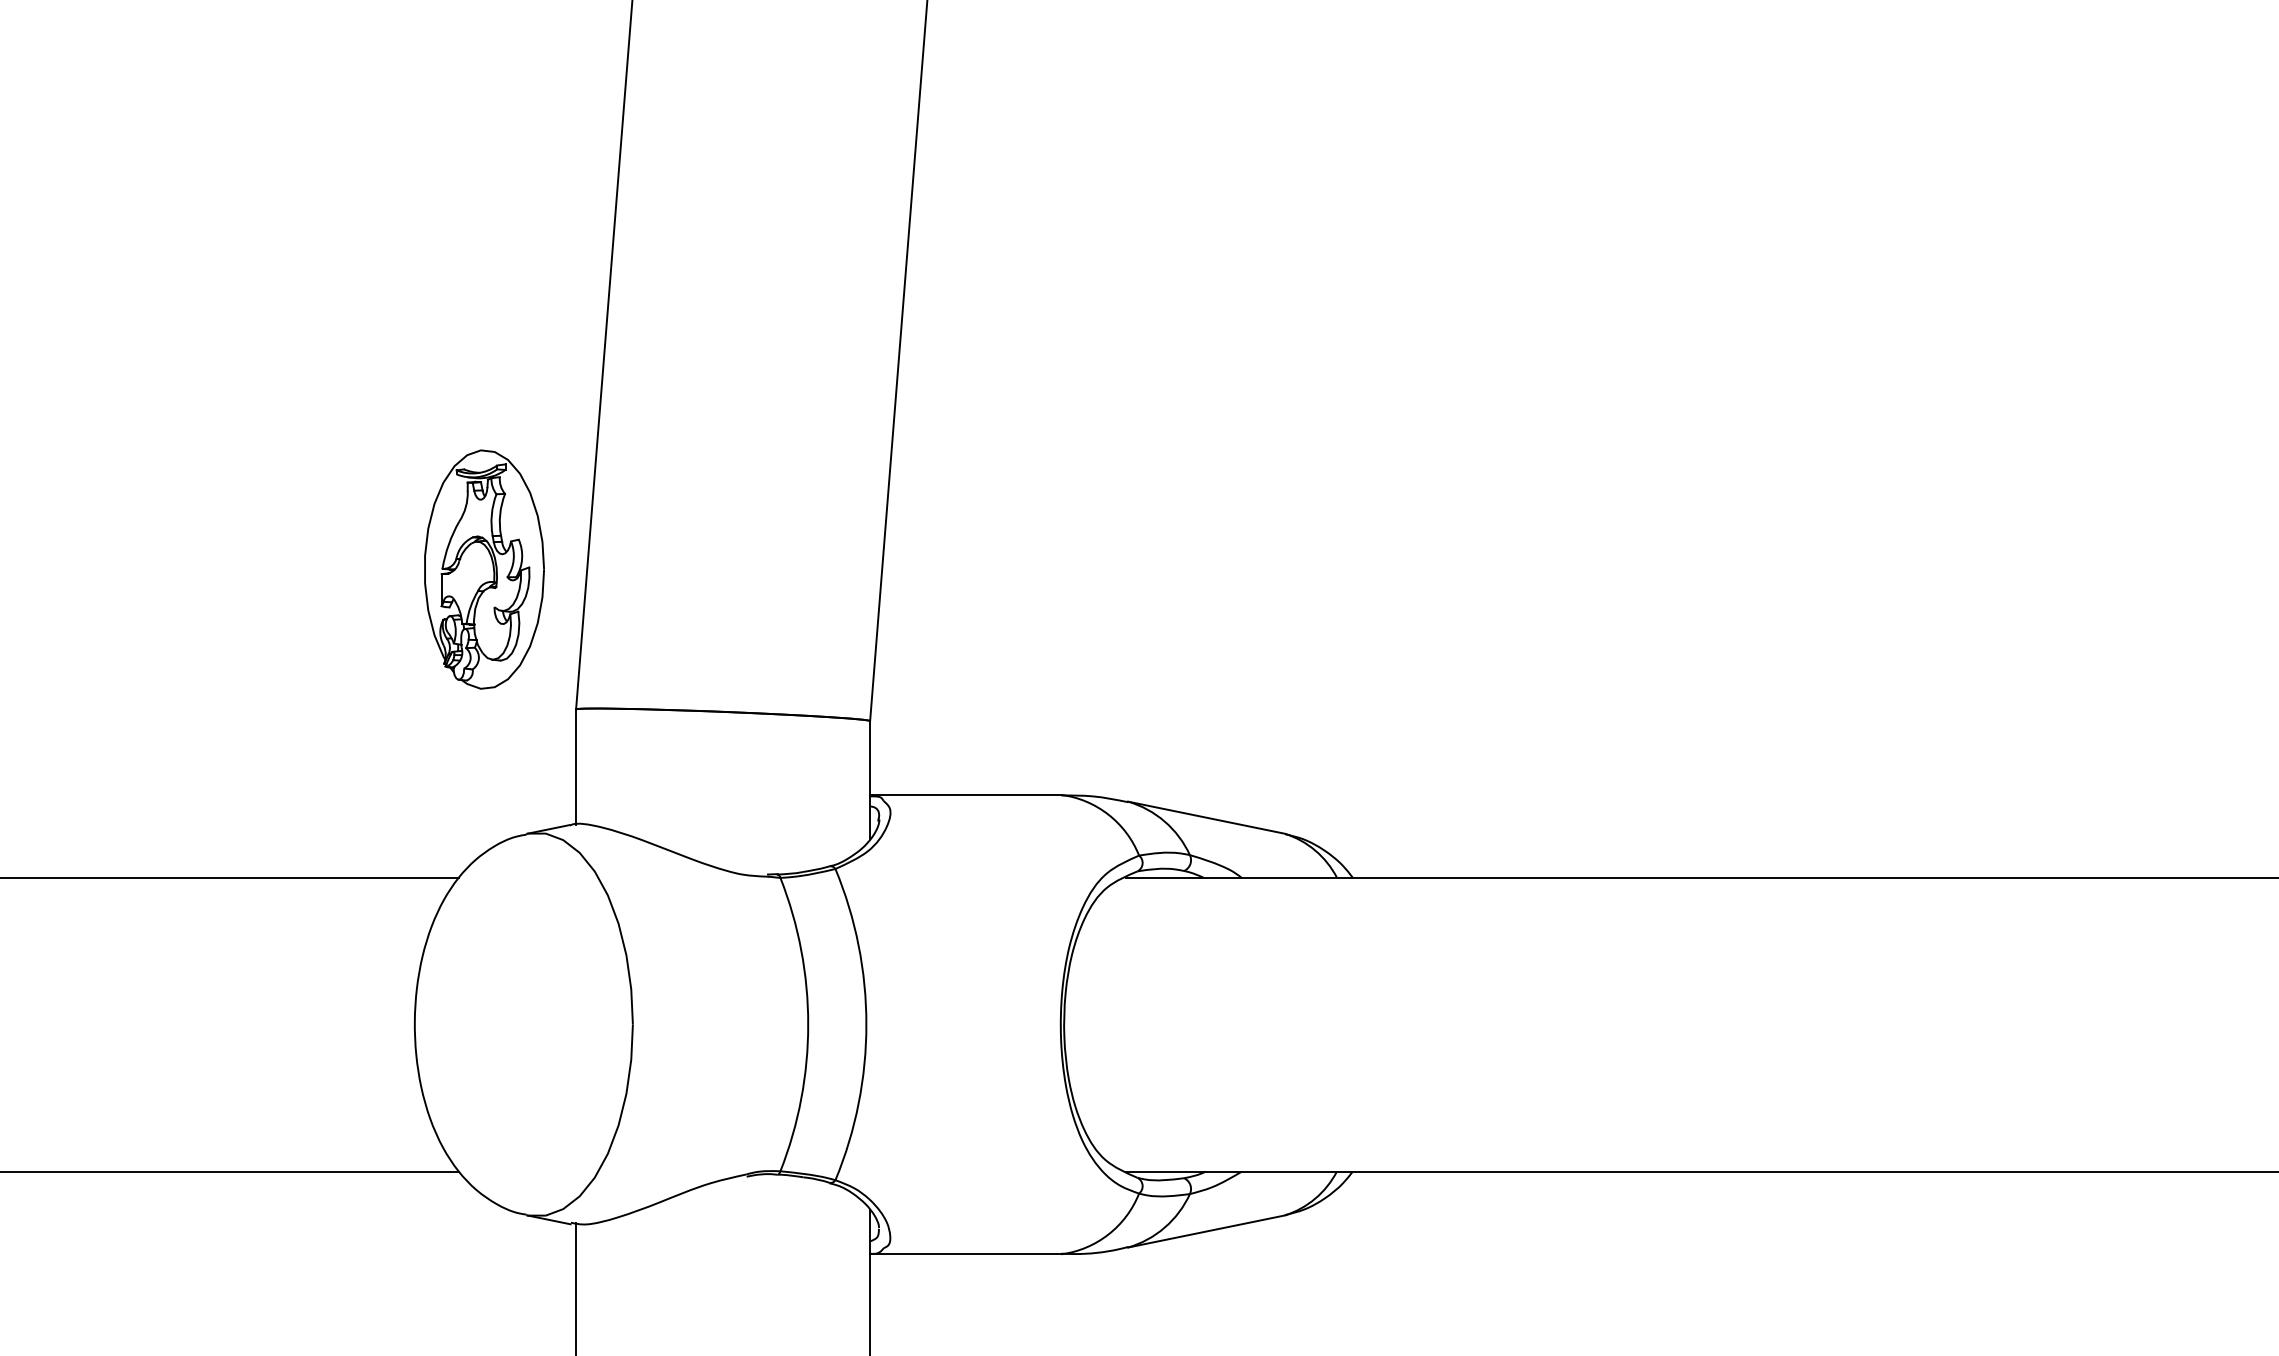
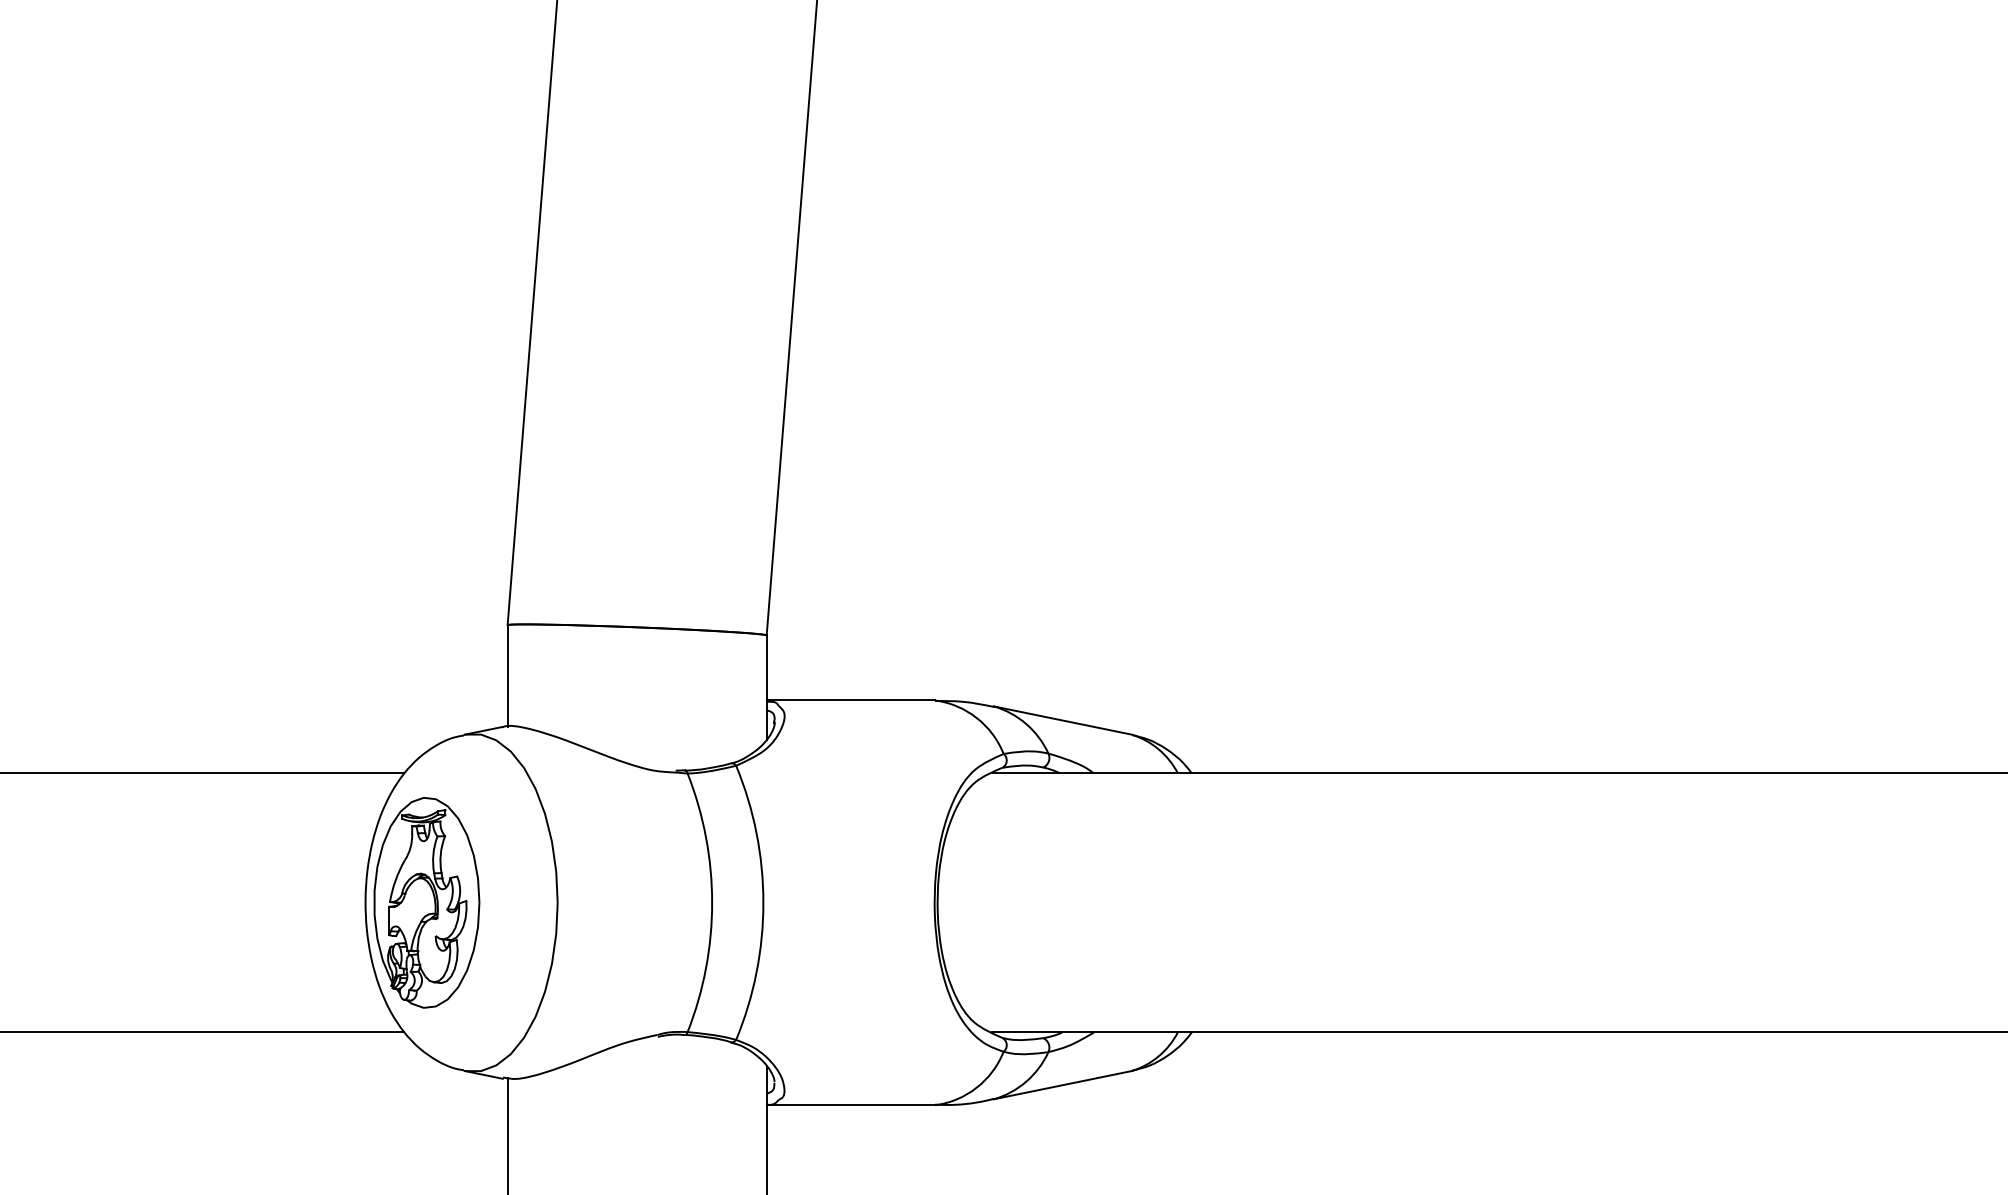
part: (484, 569) -> (426, 902), moved

